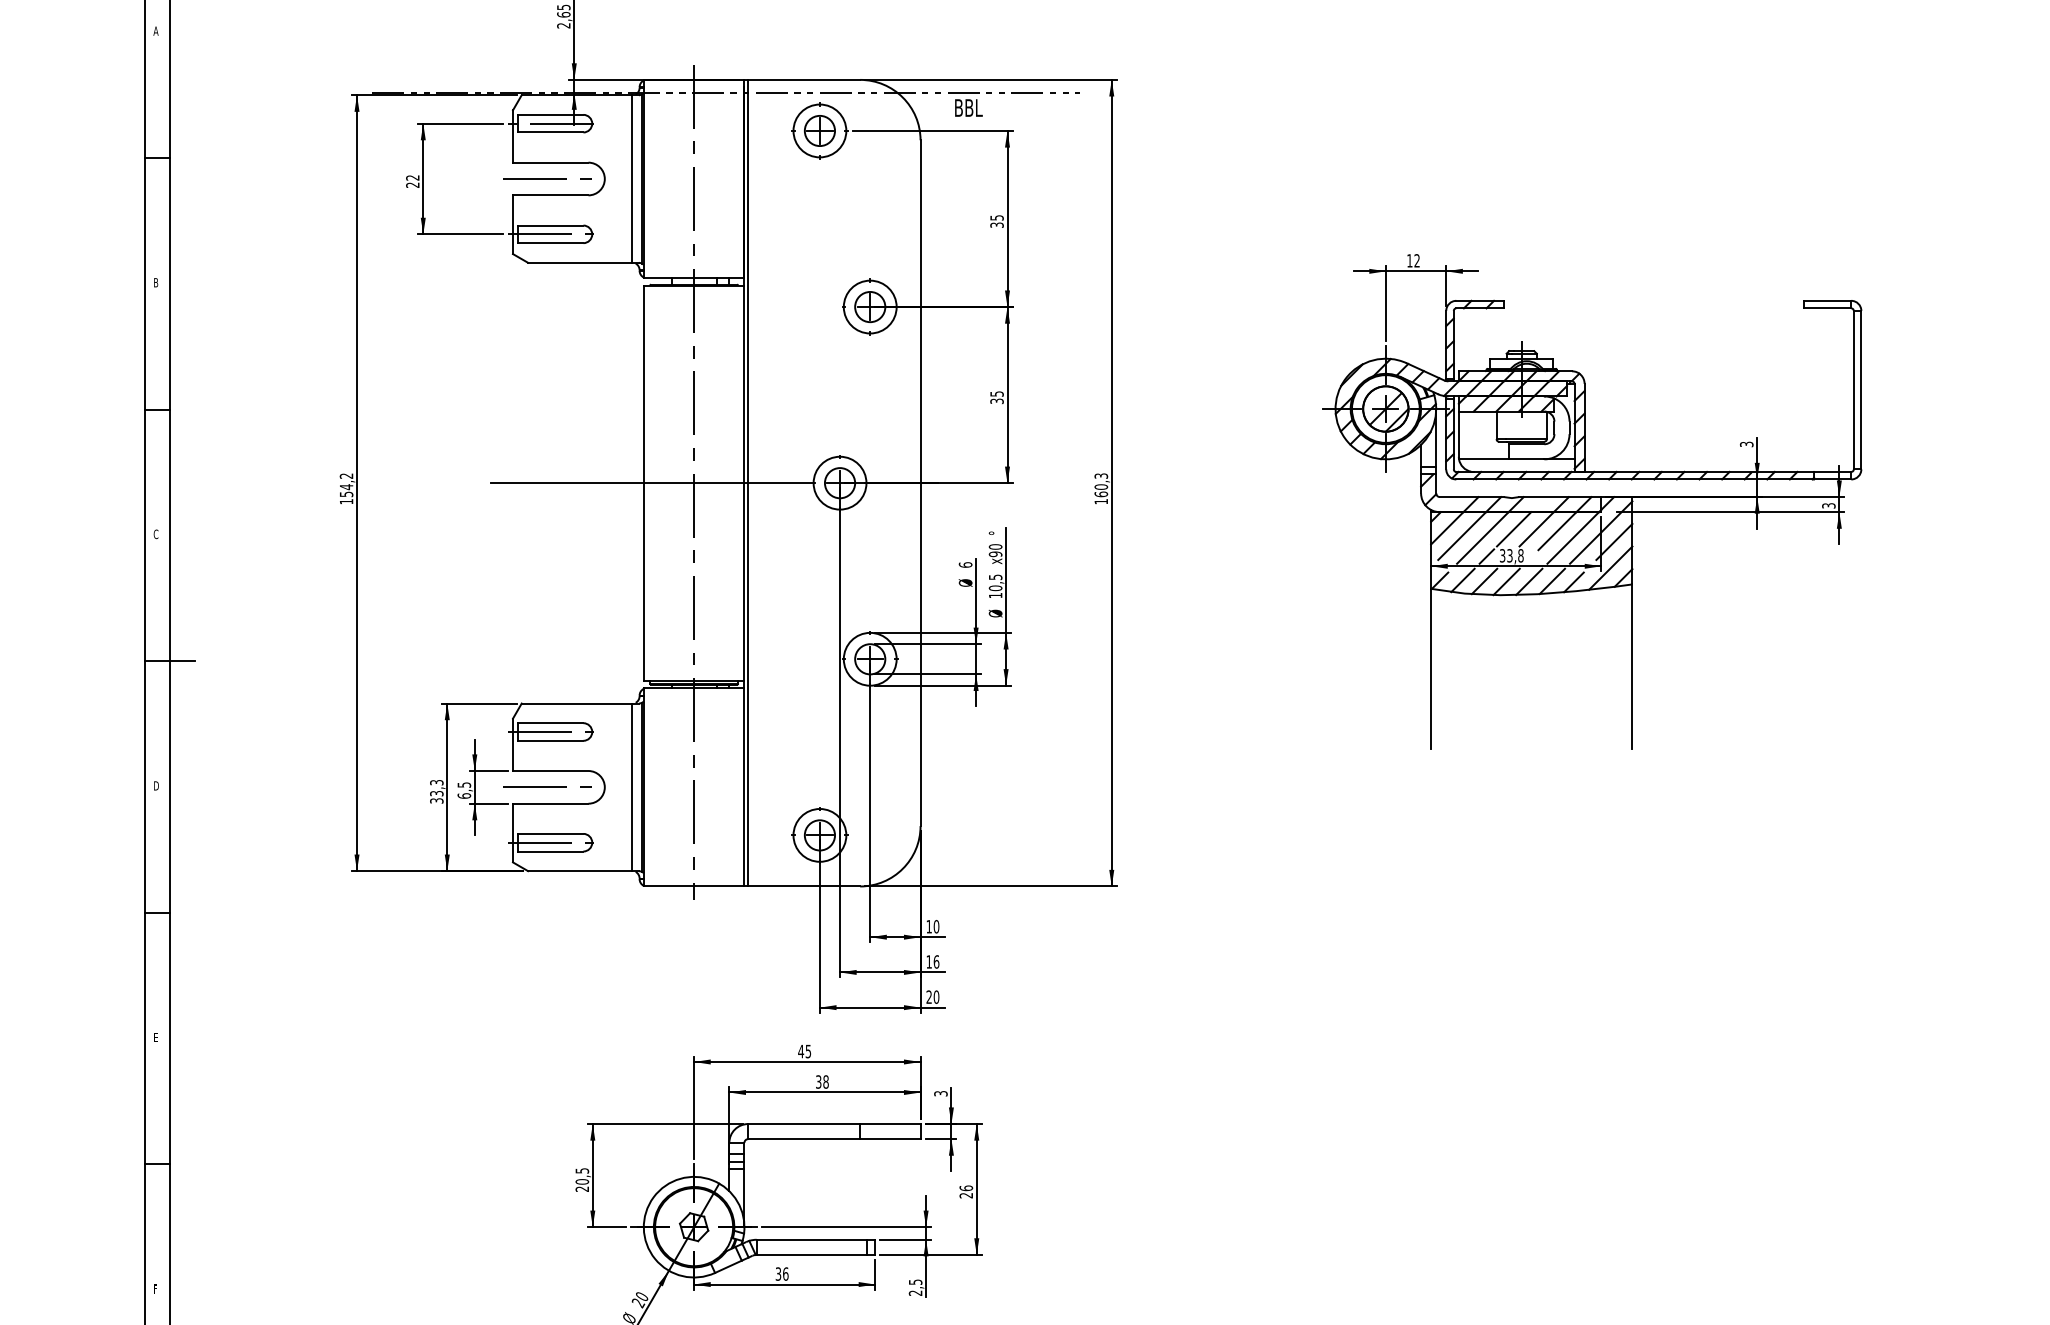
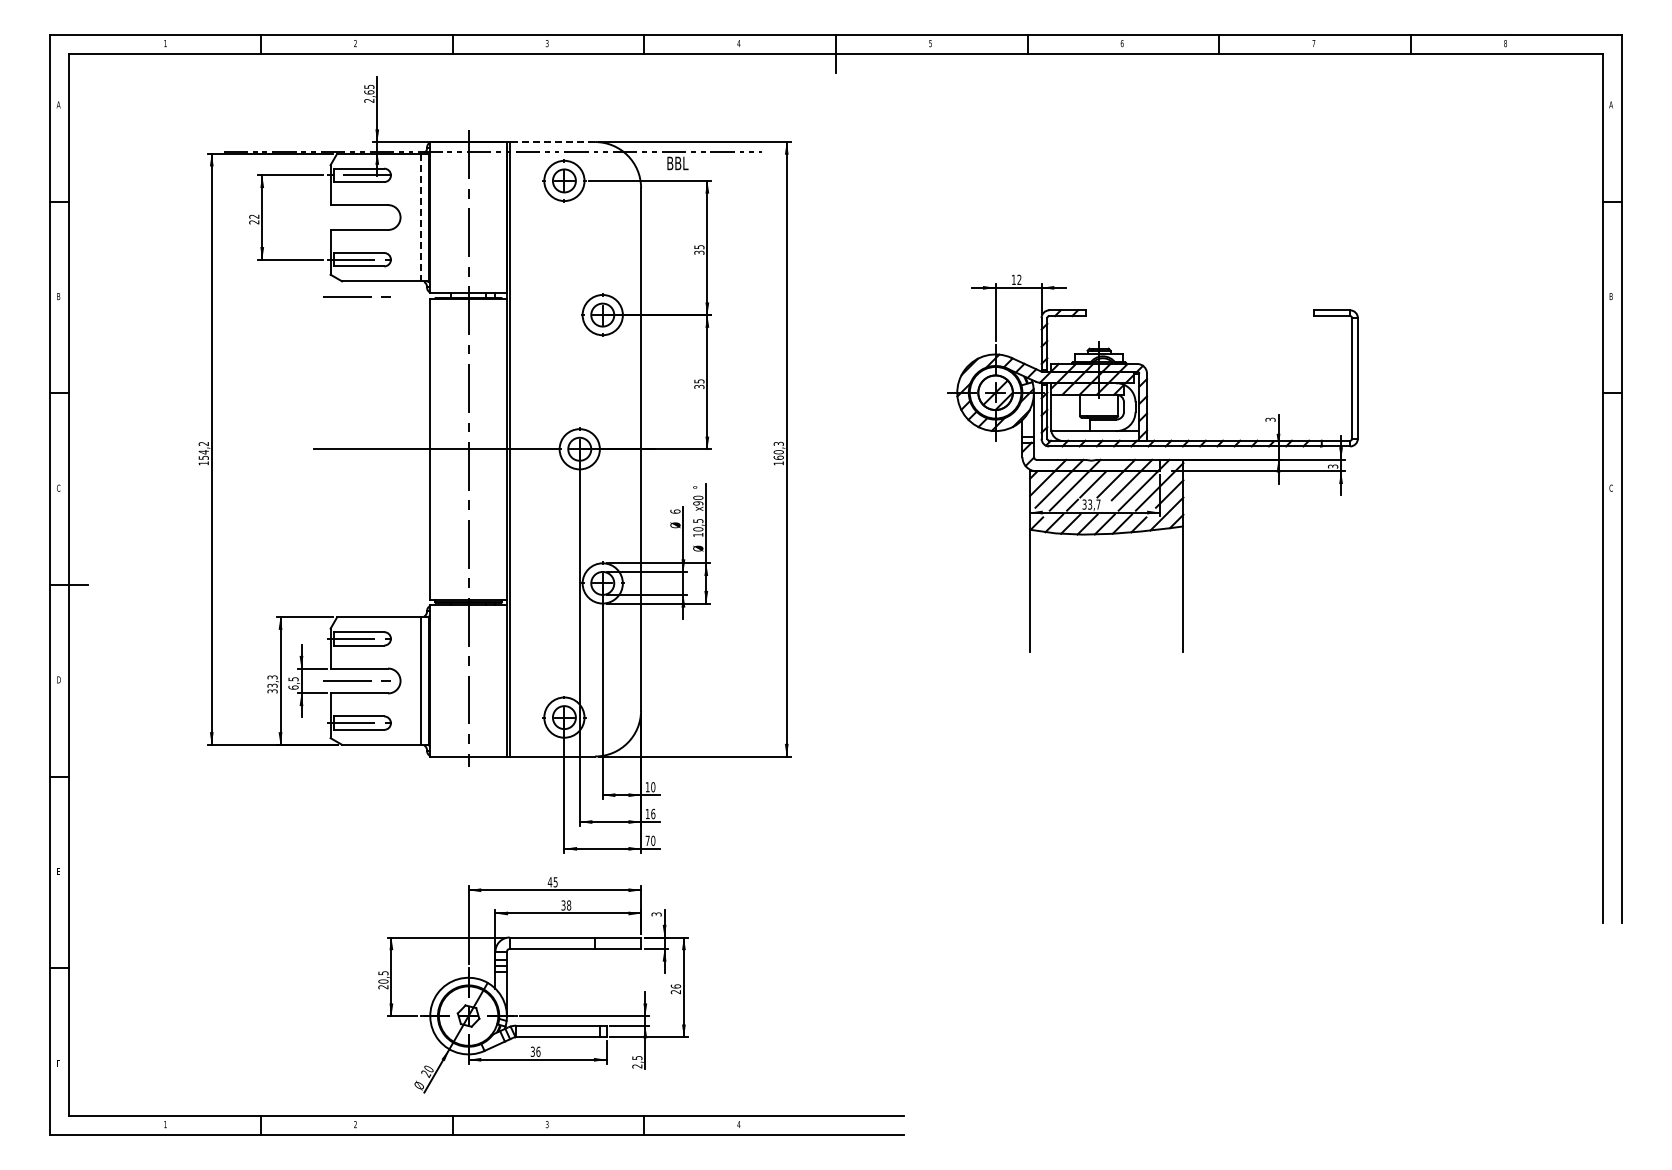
line: (804, 80) -> (552, 142), solid -> dashed
line: (546, 178) -> (356, 296), moved
line: (630, 178) -> (420, 217), solid -> dashed
text: (1520, 555) -> (1098, 504), 33,8 -> 33,7
text: (928, 996) -> (647, 840), 20 -> 70

